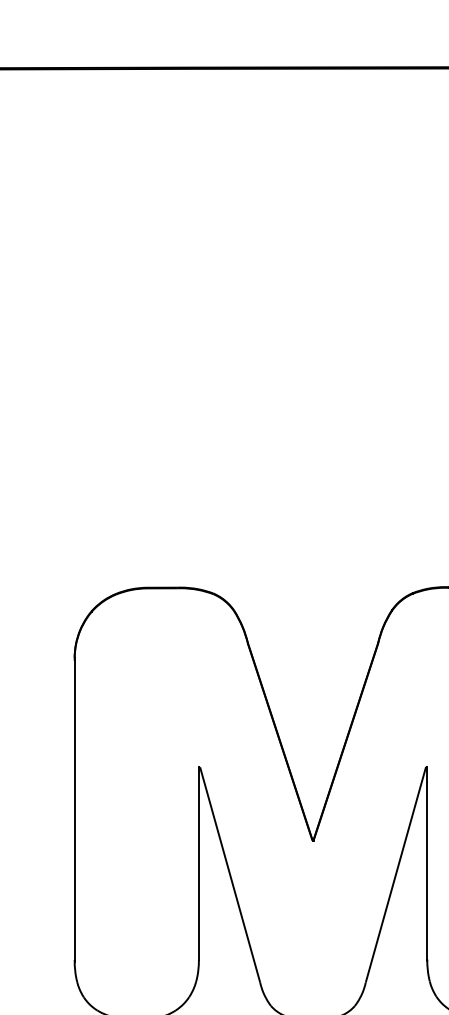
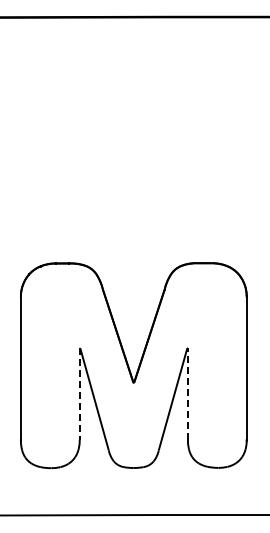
line: (426, 862) -> (187, 393), solid -> dashed
line: (198, 864) -> (79, 394), solid -> dashed

